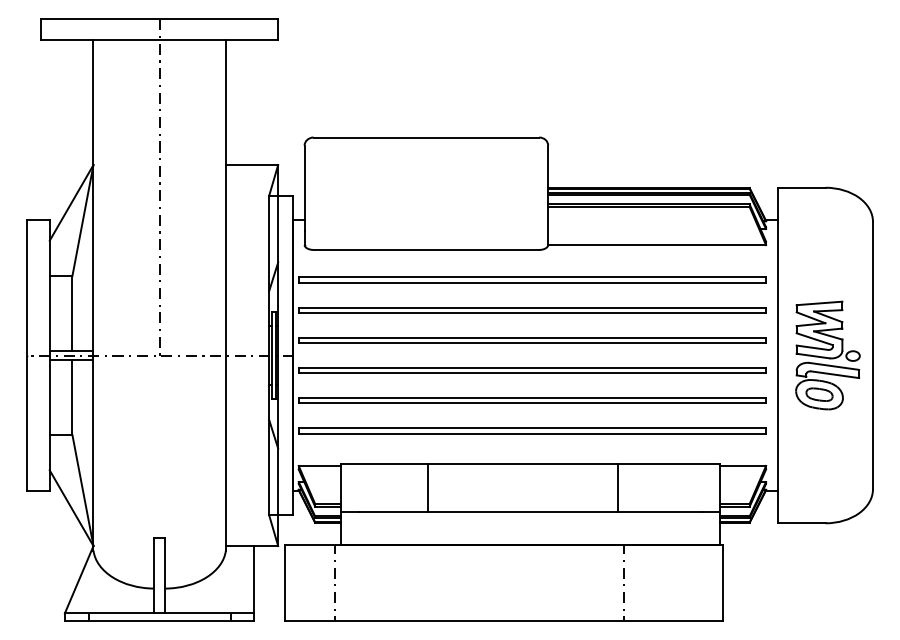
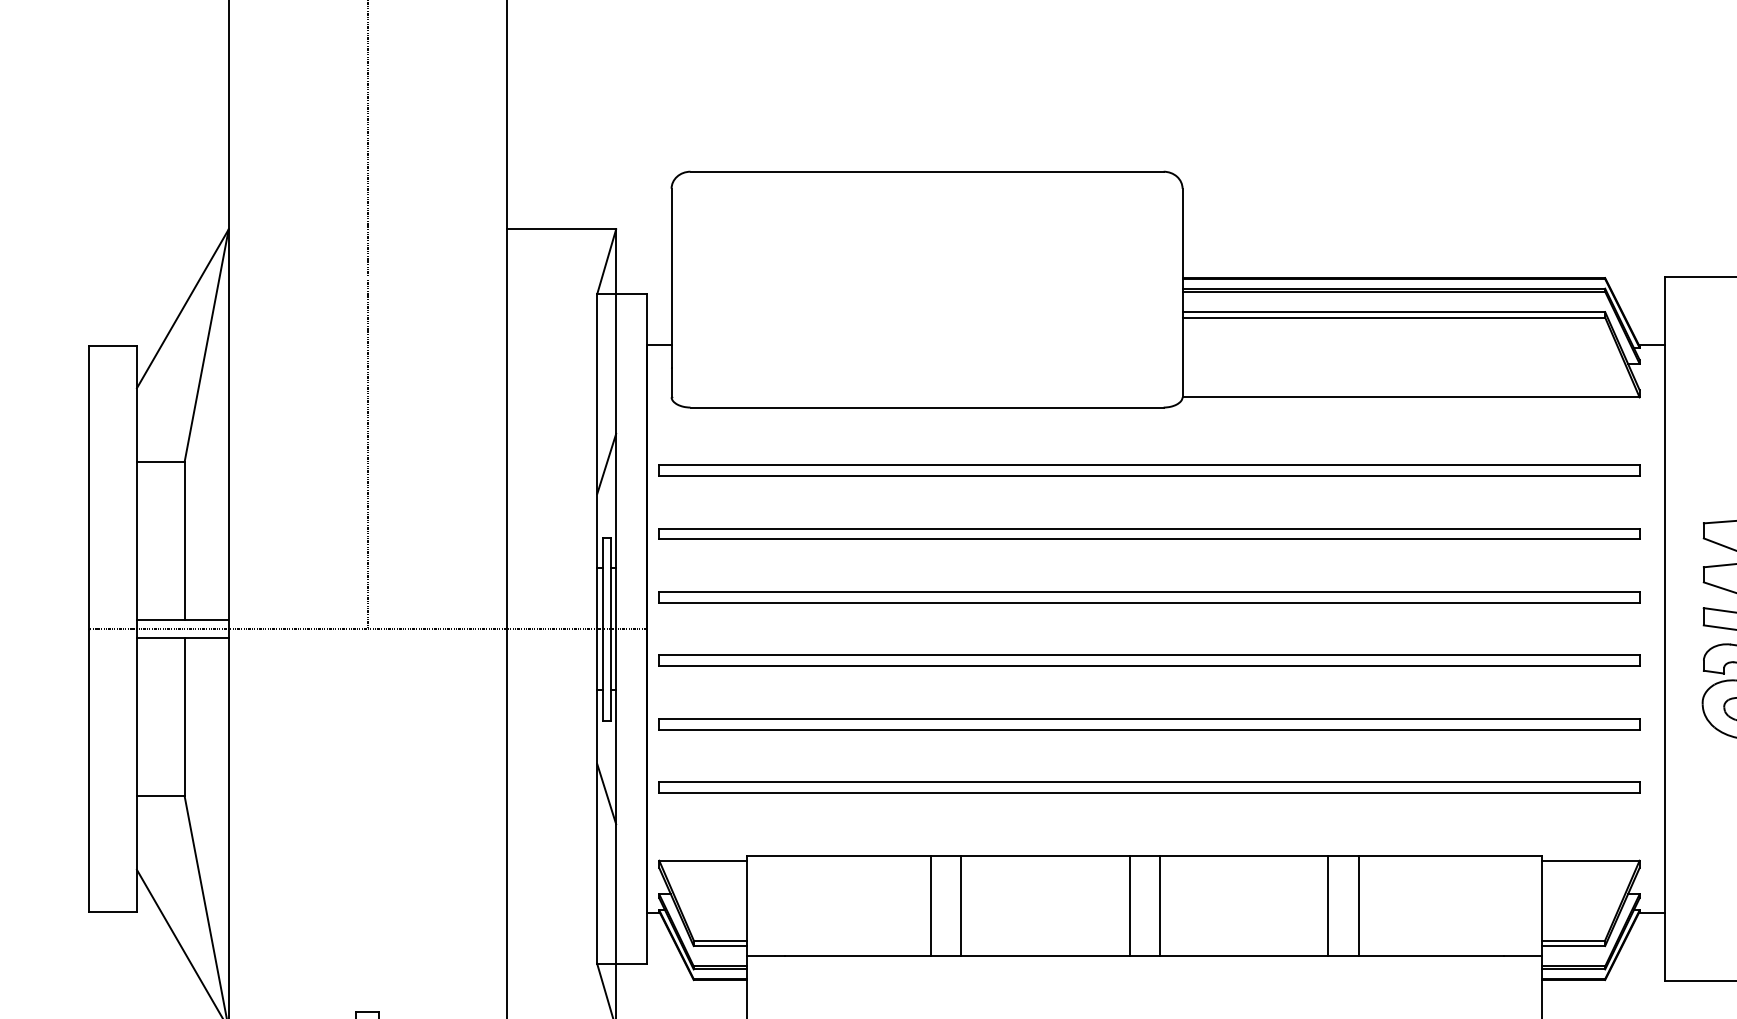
line: (442, 487) -> (960, 905), added
line: (522, 487) -> (1128, 905), added
line: (537, 487) -> (1160, 905), added
line: (632, 487) -> (1359, 905), added

